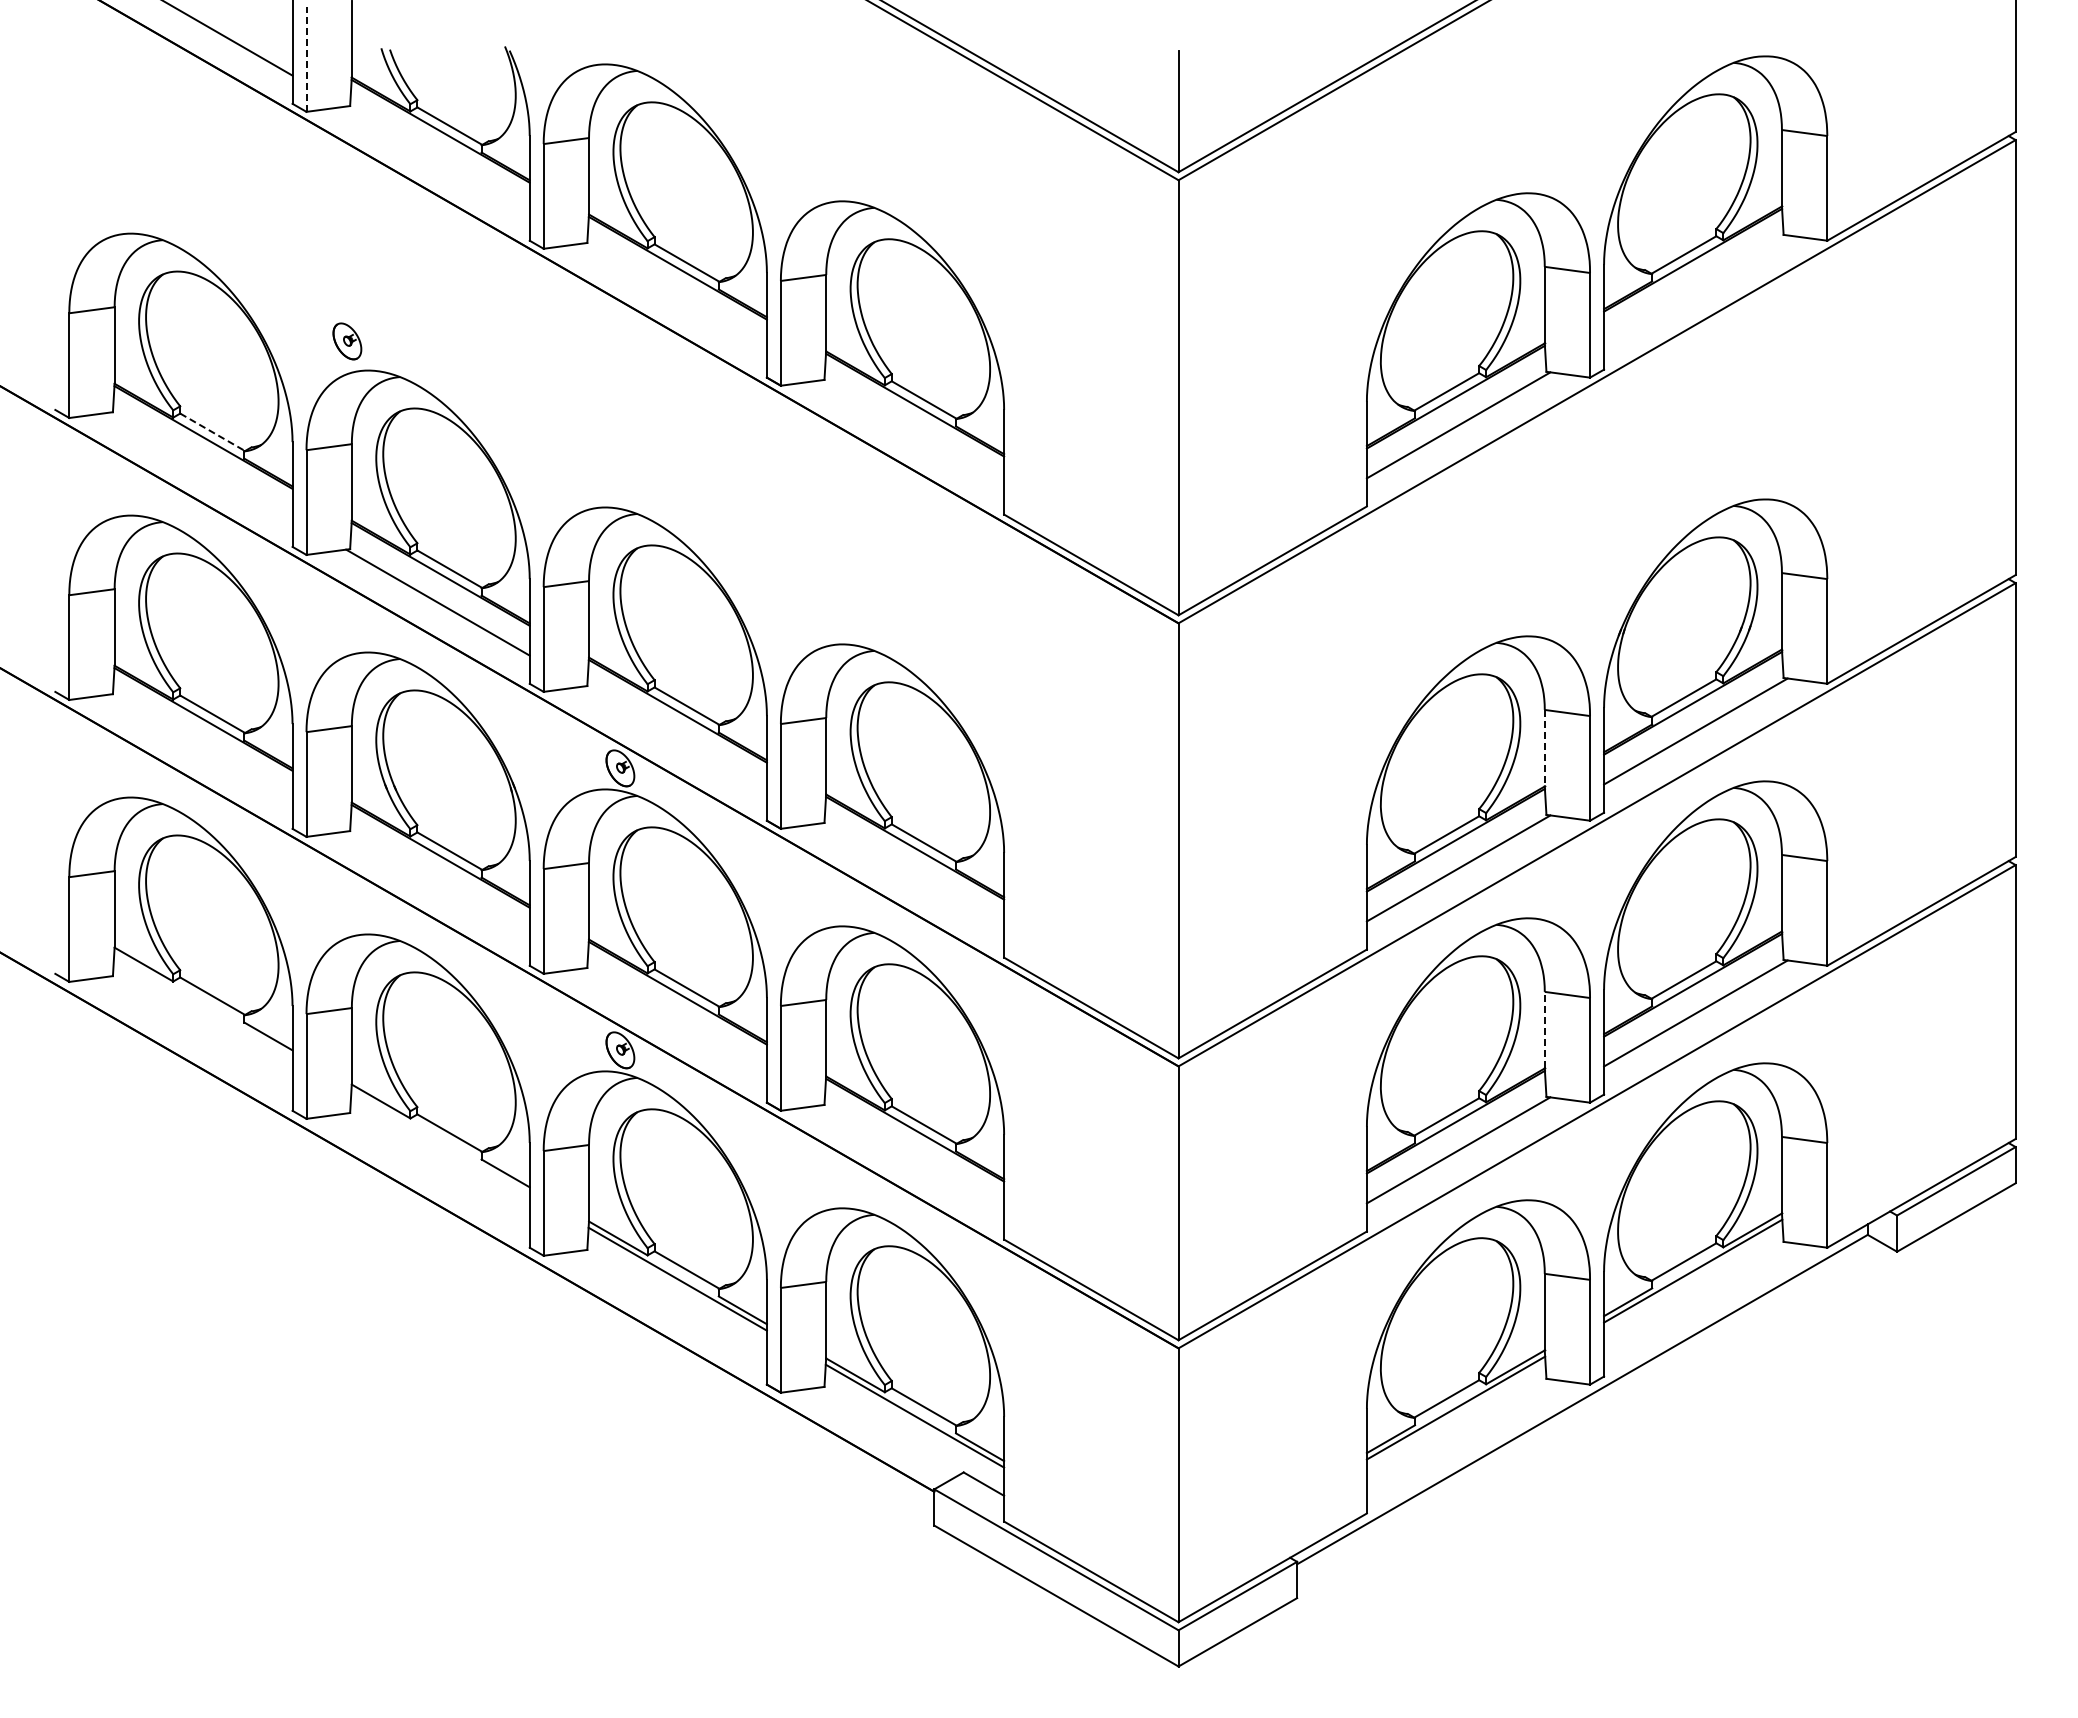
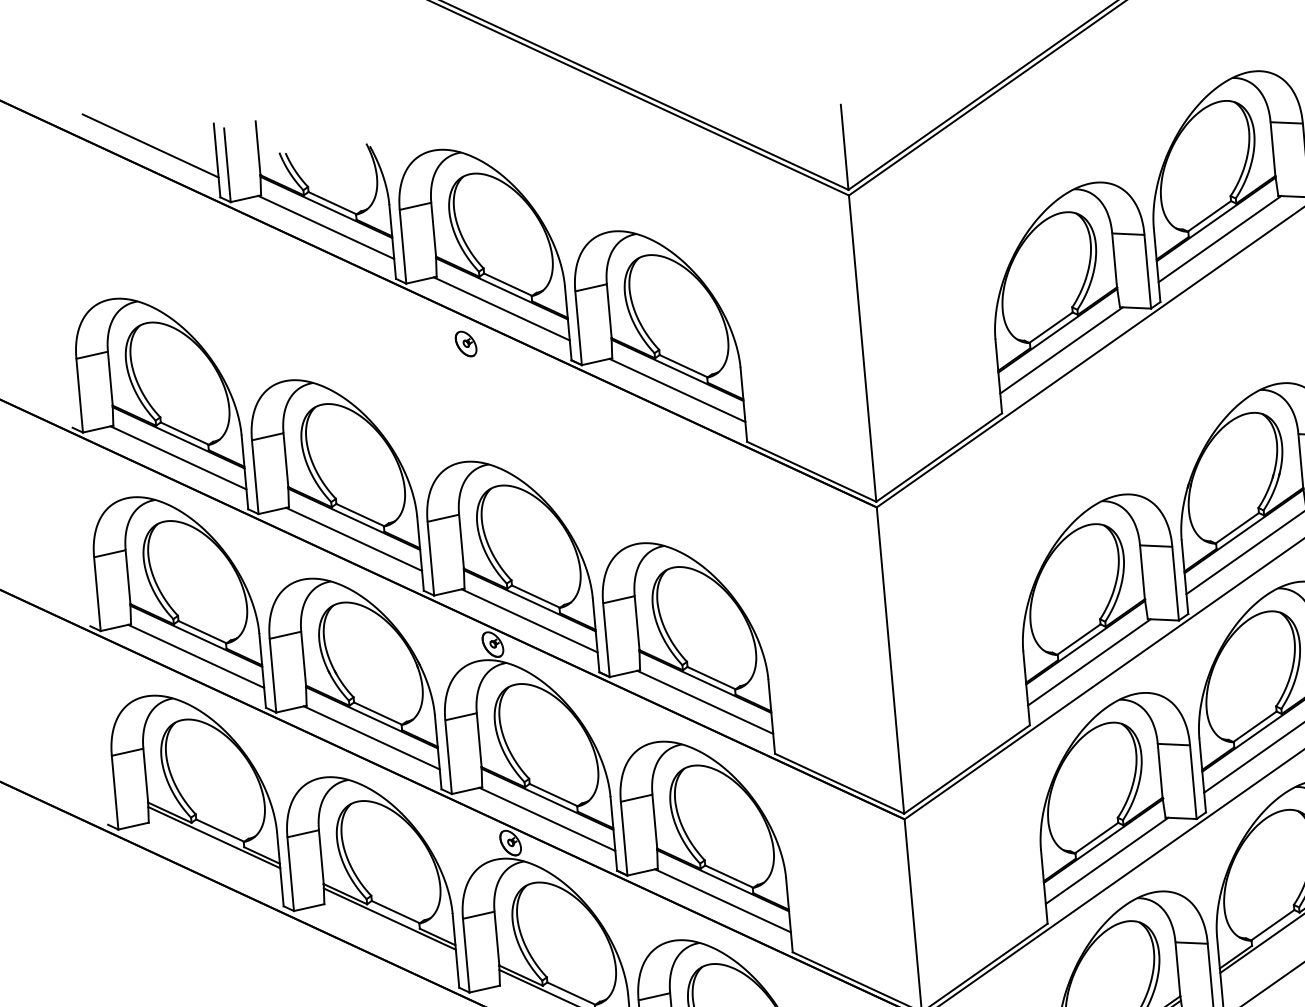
line: (306, 59) -> (227, 165), dashed -> solid
line: (437, 159) -> (325, 227), added
line: (1695, 288) -> (1219, 239), added
line: (674, 296) -> (501, 308), added
part: (347, 341) -> (466, 344), moved
line: (213, 432) -> (185, 433), dashed -> solid
line: (912, 433) -> (677, 390), added
line: (200, 465) -> (178, 457), added
line: (674, 739) -> (529, 620), added
line: (200, 747) -> (196, 656), added
line: (1544, 748) -> (1142, 572), dashed -> solid
line: (912, 876) -> (705, 702), added
line: (437, 884) -> (371, 737), added
line: (203, 1004) -> (214, 837), added
line: (674, 1021) -> (546, 819), added
line: (1544, 1029) -> (1159, 770), dashed -> solid
line: (440, 1141) -> (389, 918), added
line: (912, 1158) -> (723, 900), added

